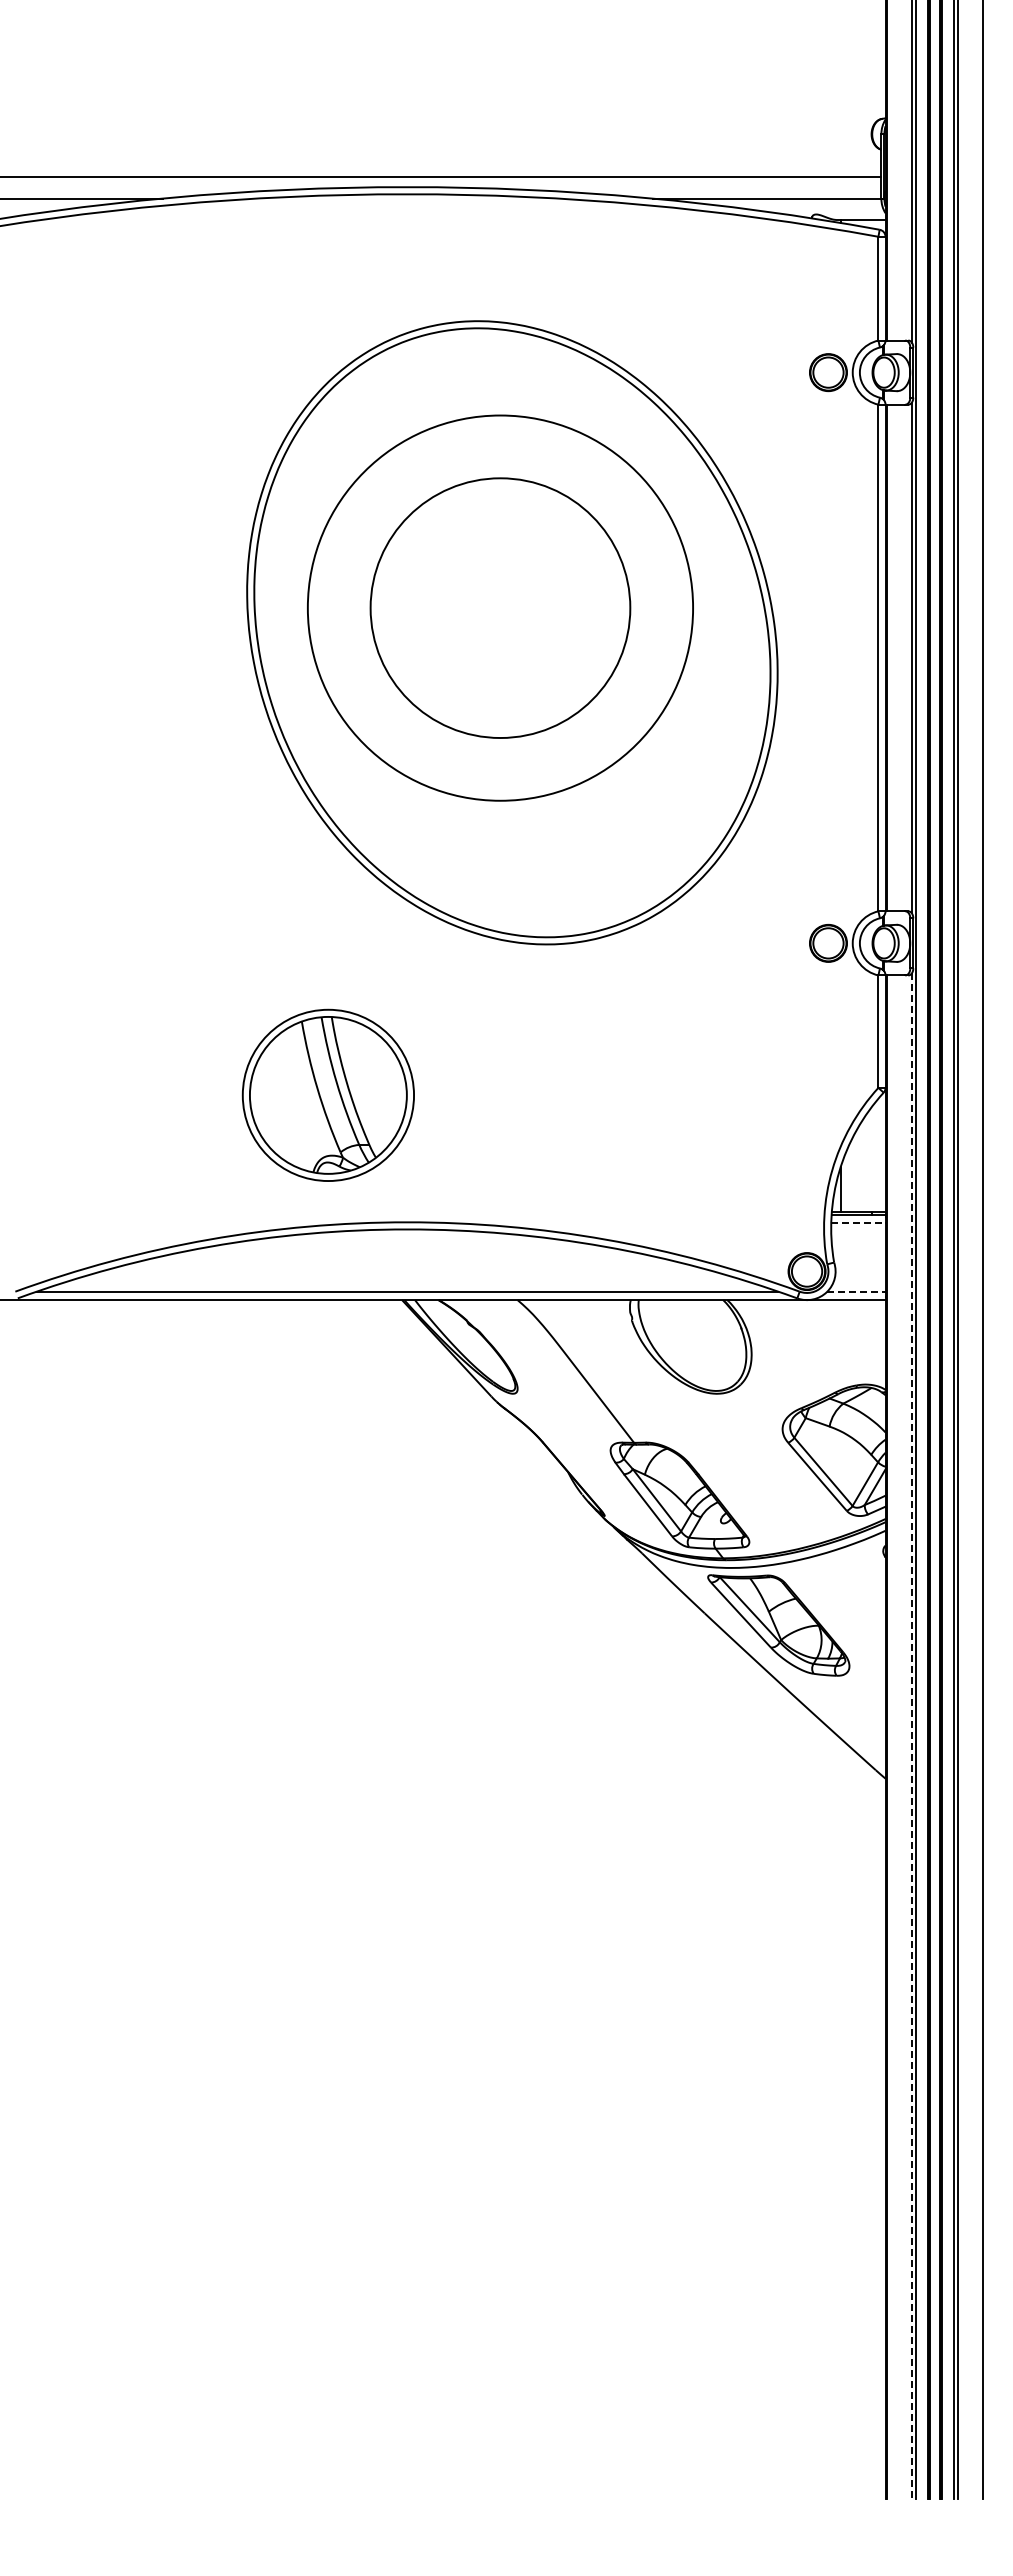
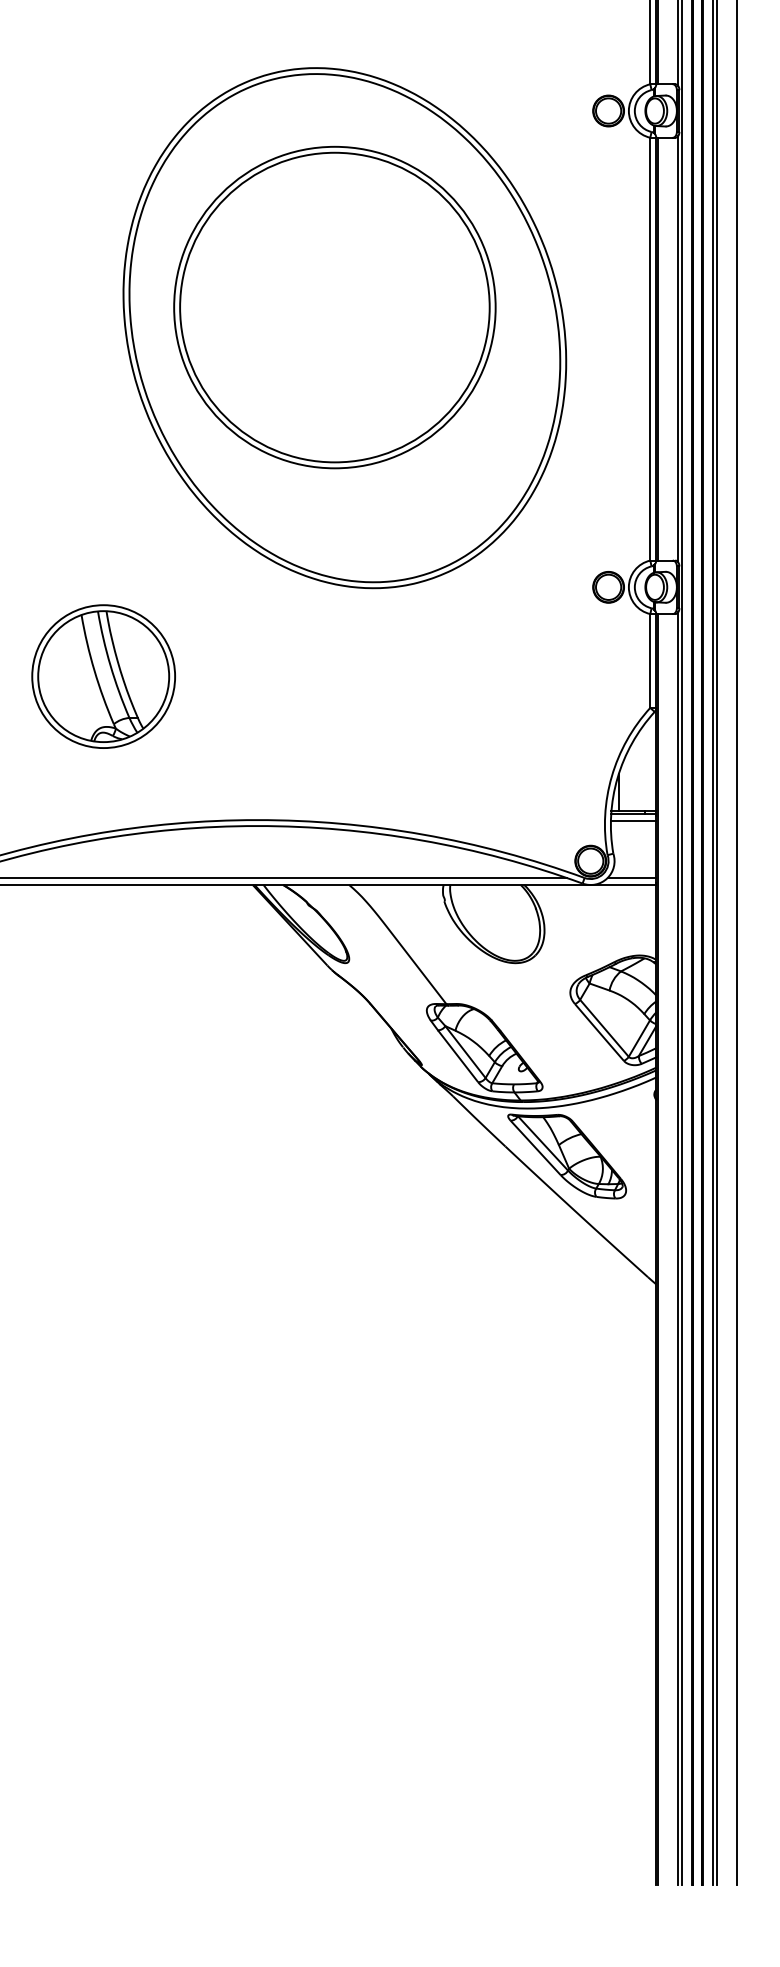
circle: (499, 607) -> (334, 307), size x1.43
part: (327, 1094) -> (102, 675), moved
line: (858, 1223) -> (633, 821), dashed -> solid
line: (856, 1291) -> (632, 877), dashed -> solid
line: (911, 1736) -> (677, 1249), dashed -> solid

